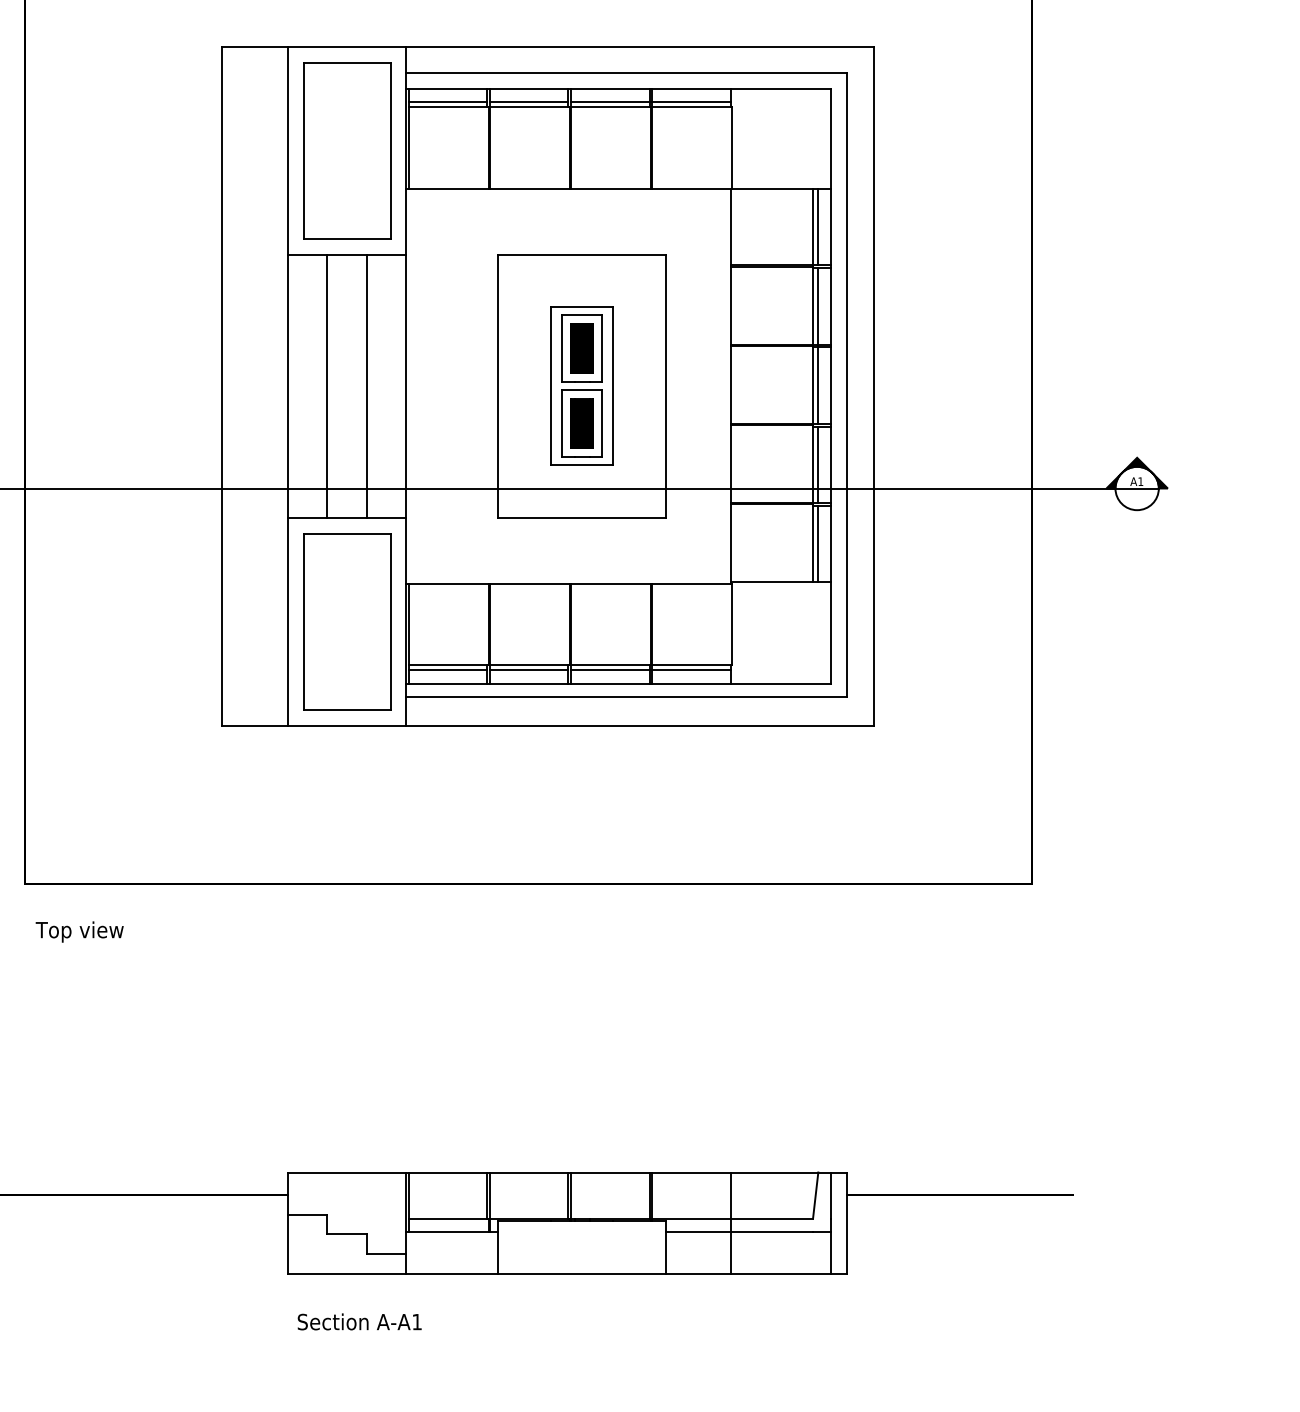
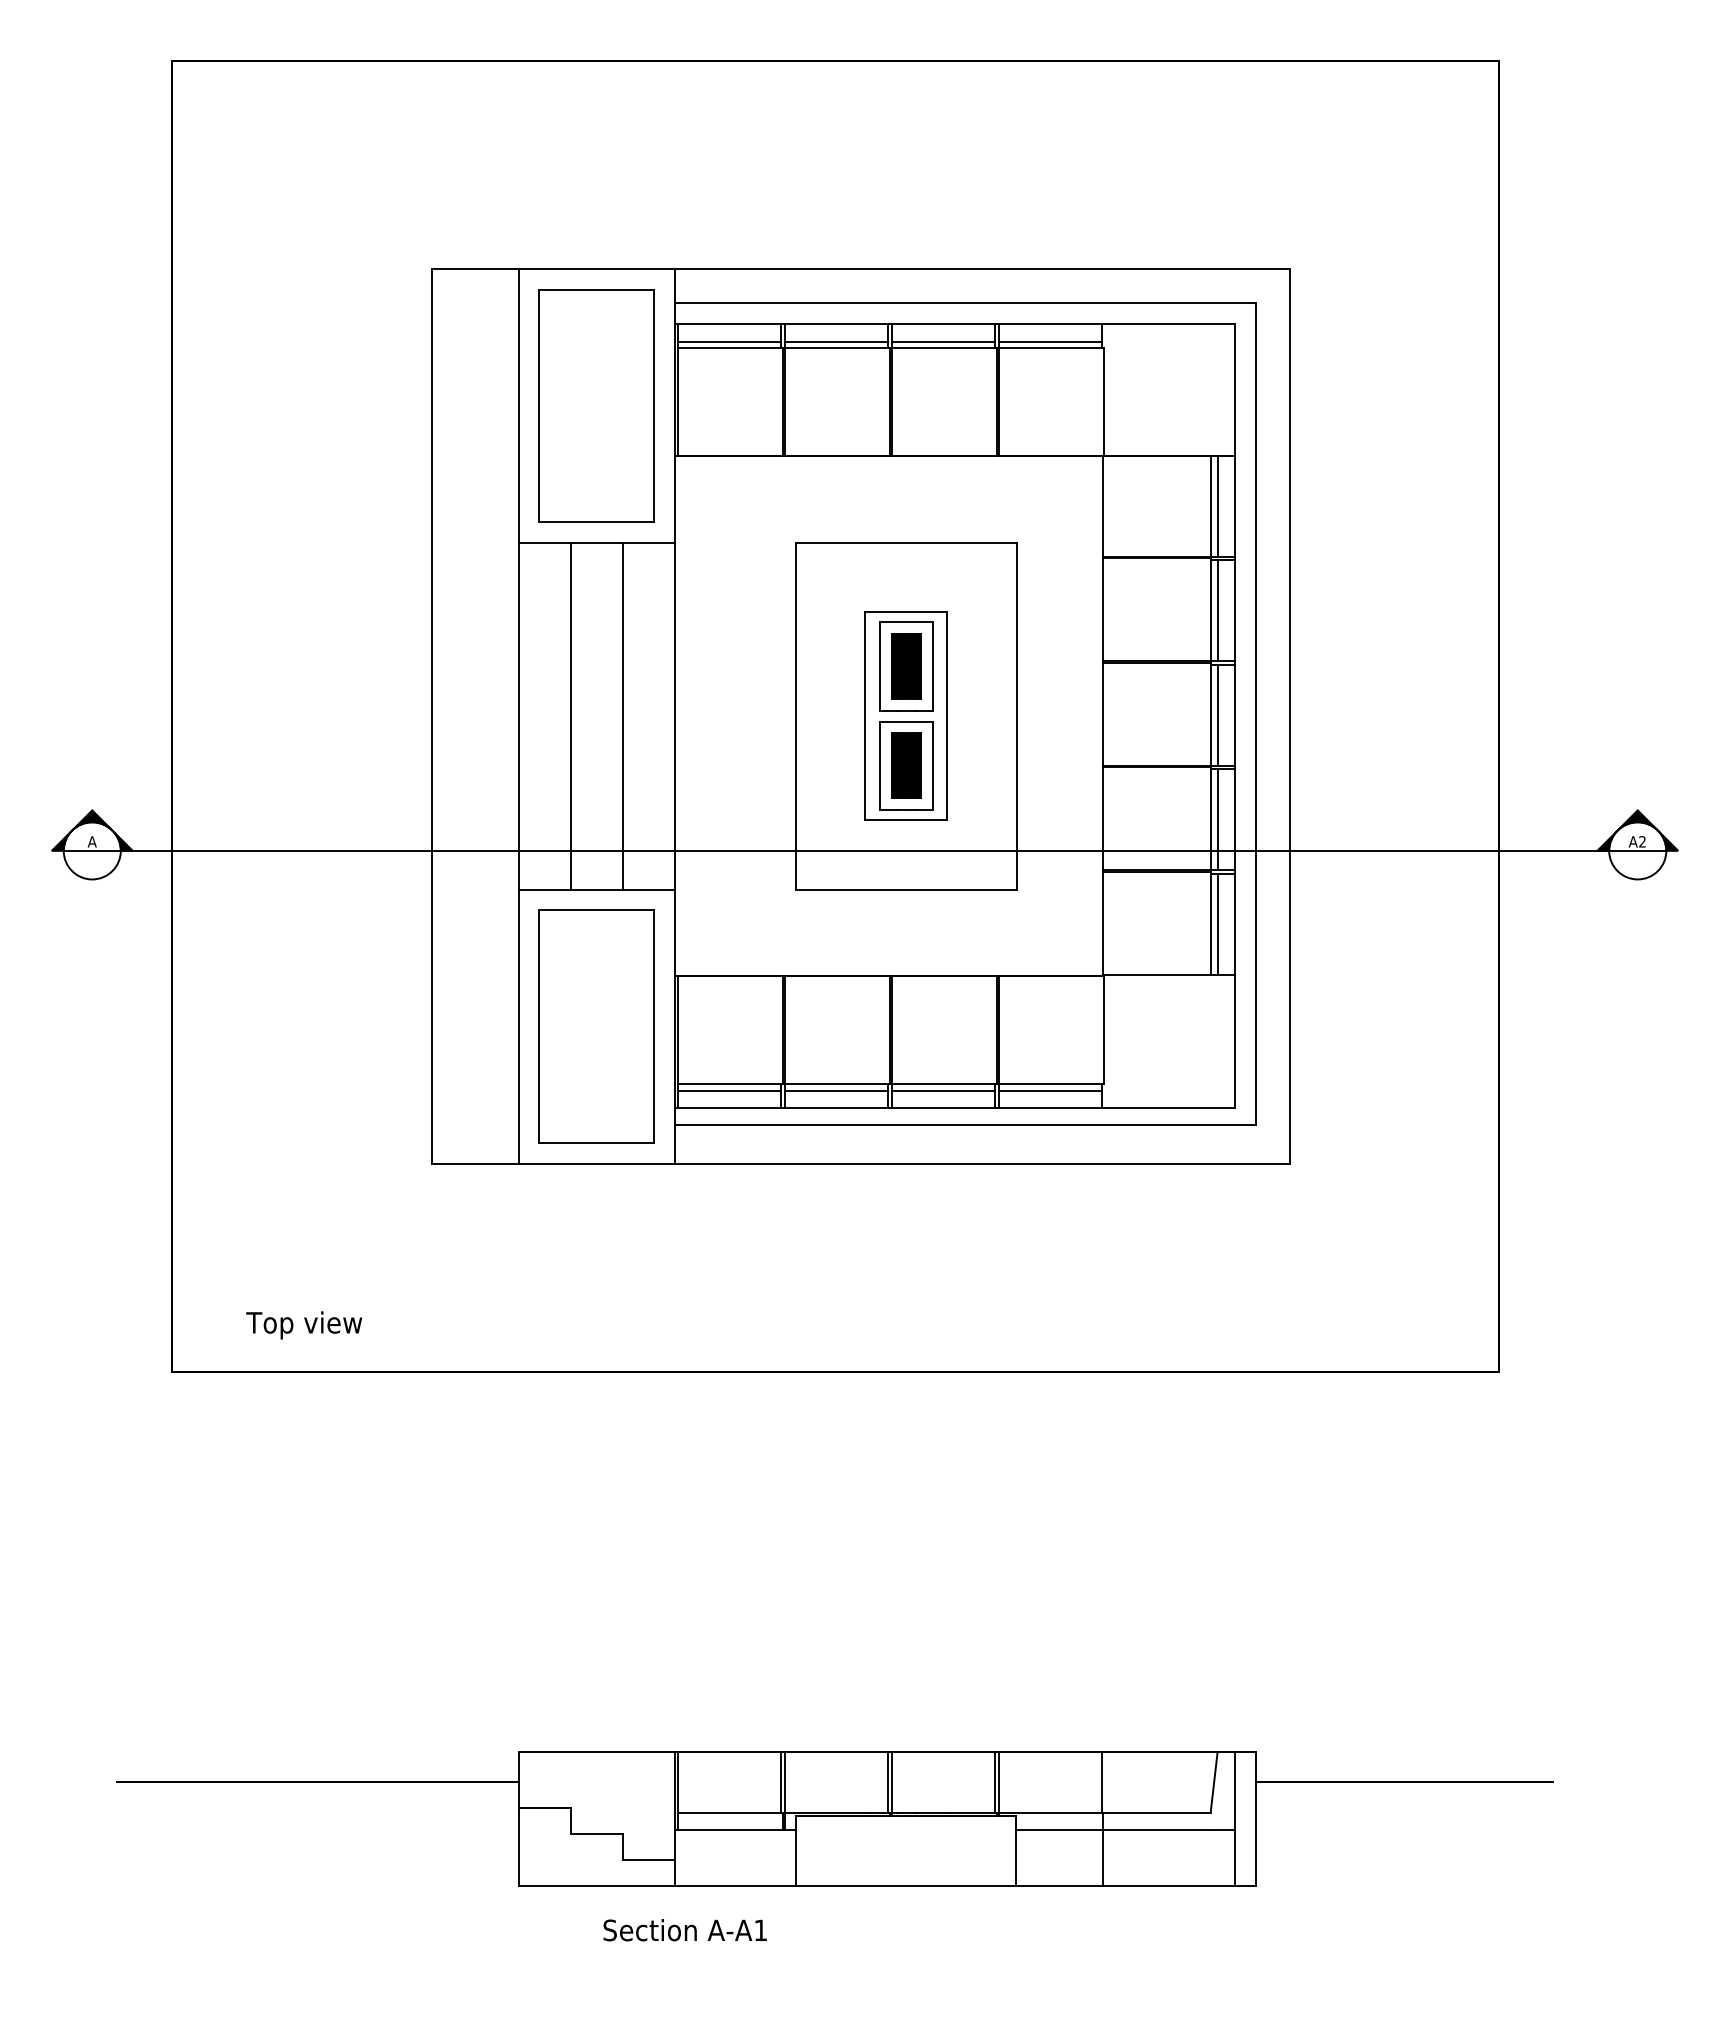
text: (1140, 481) -> (1642, 841), A1 -> A2
text: (79, 932) -> (304, 1325), moved
text: (359, 1322) -> (684, 1930), moved

